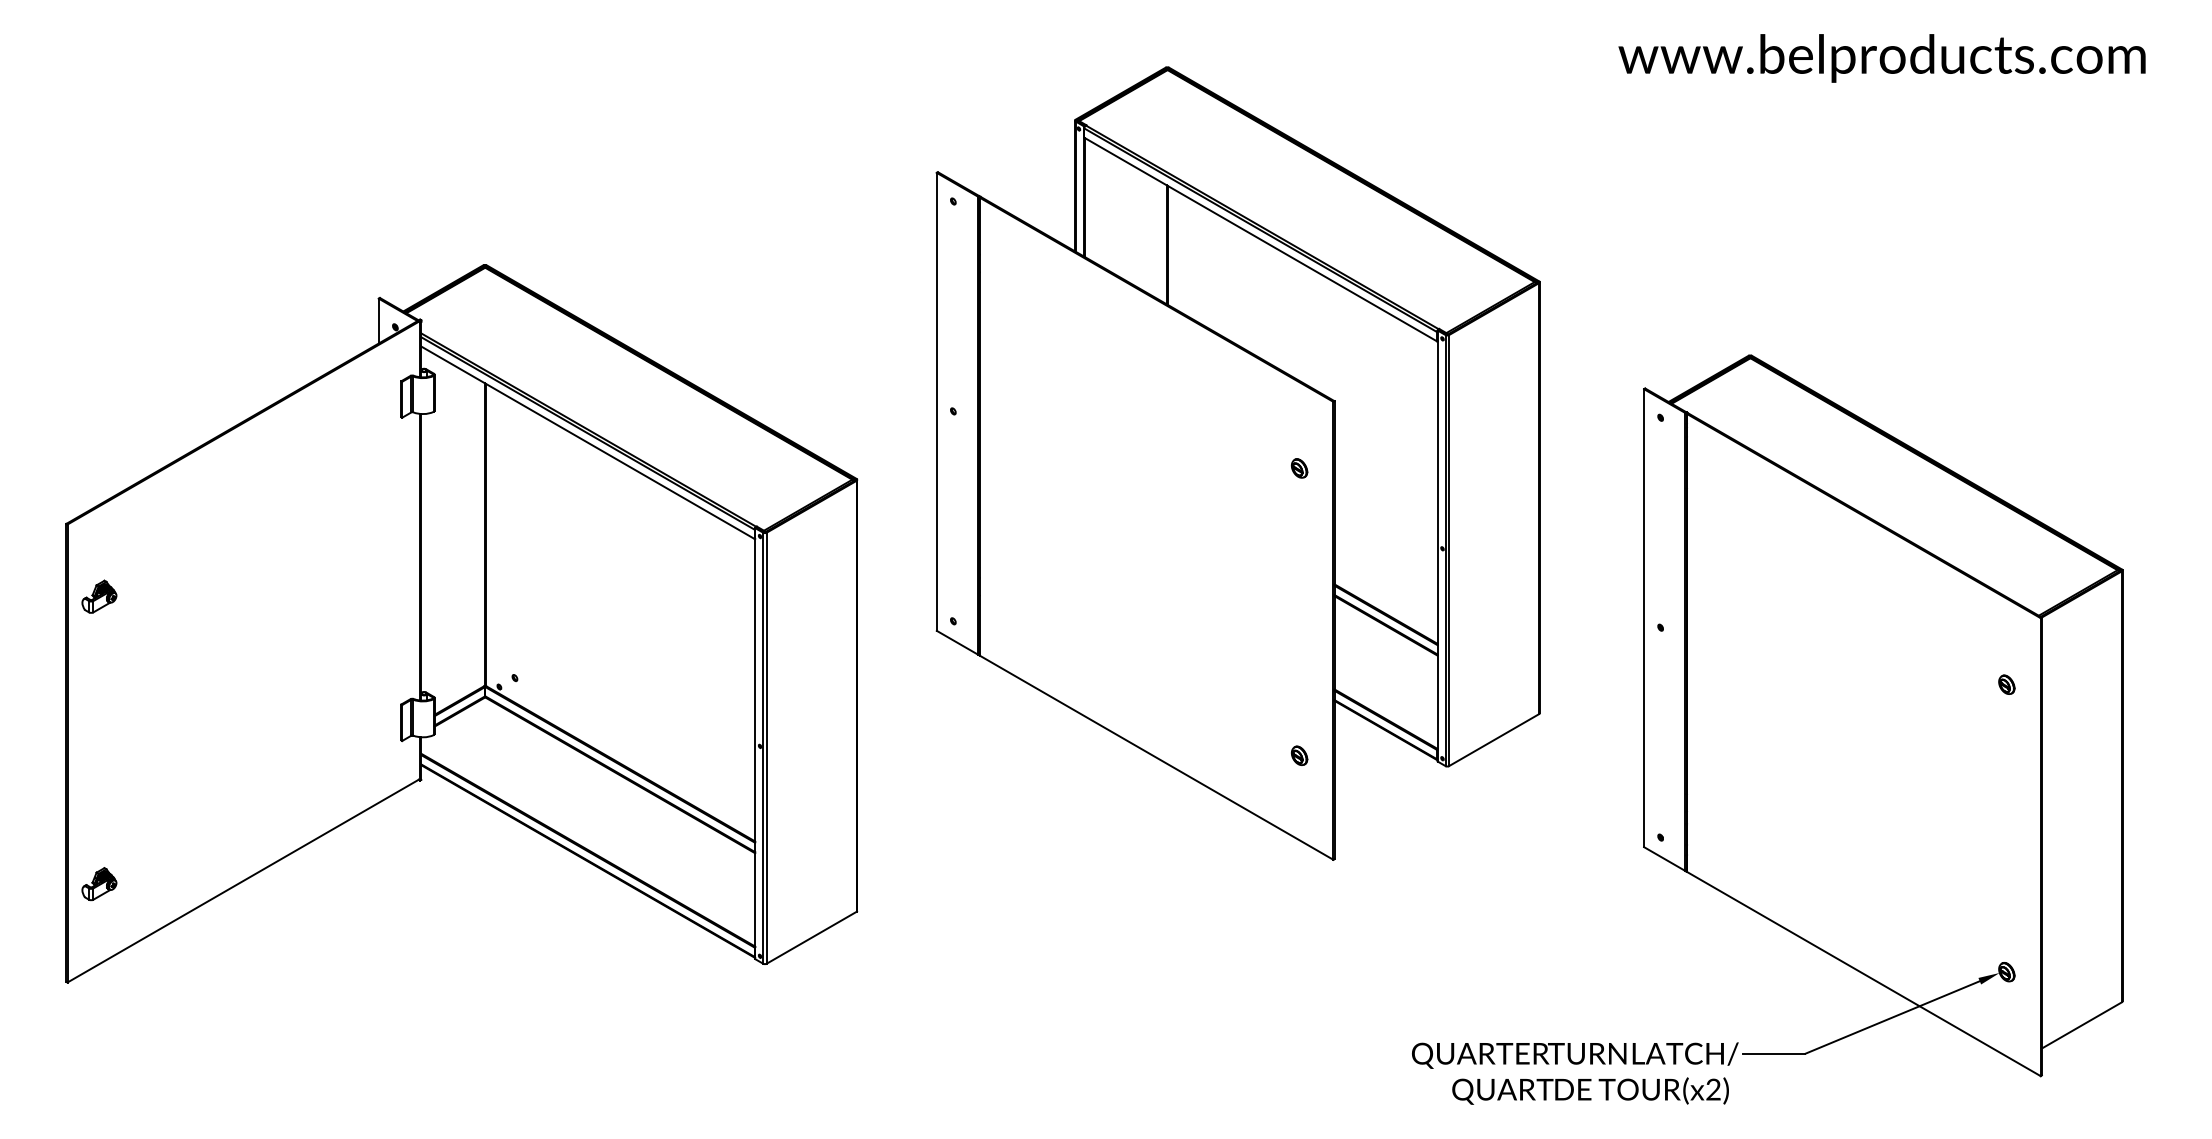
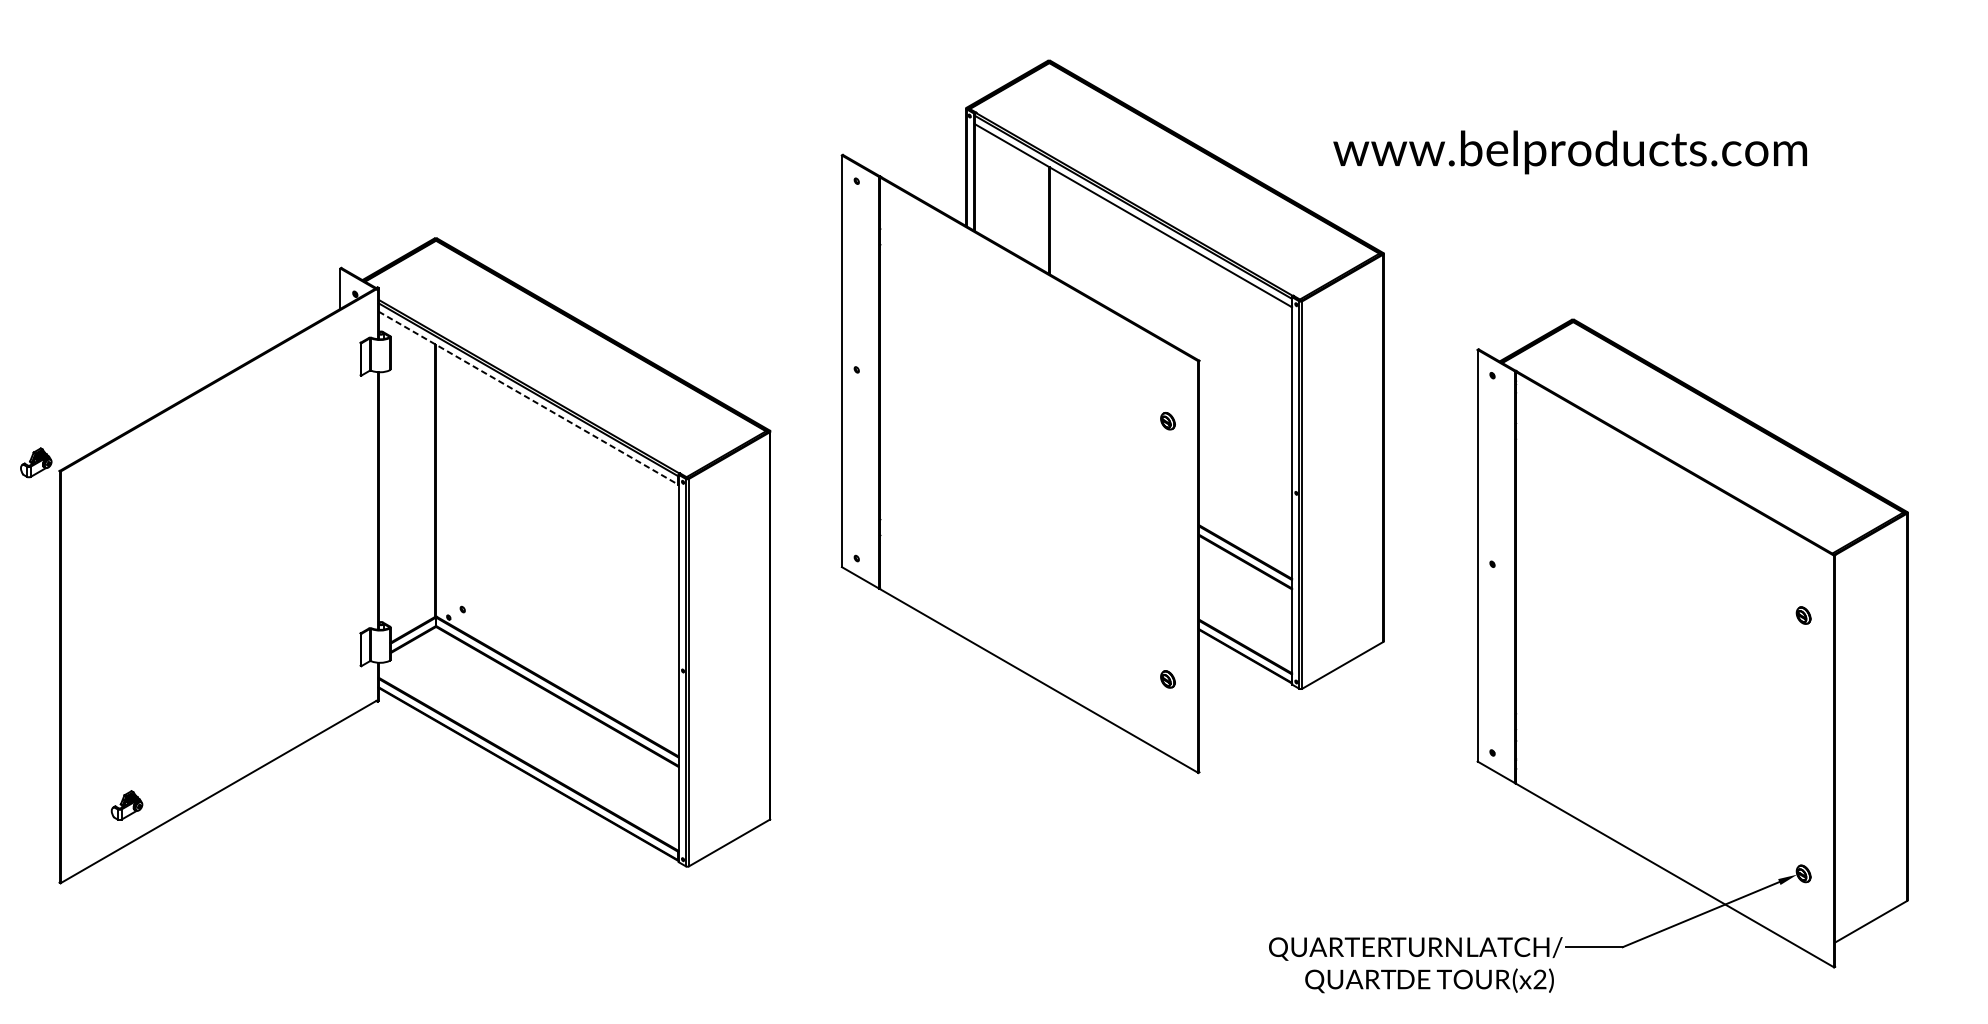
text: (1881, 58) -> (1569, 152), moved
line: (588, 443) -> (528, 398), solid -> dashed
part: (99, 596) -> (36, 462), moved
part: (99, 884) -> (127, 805), moved

